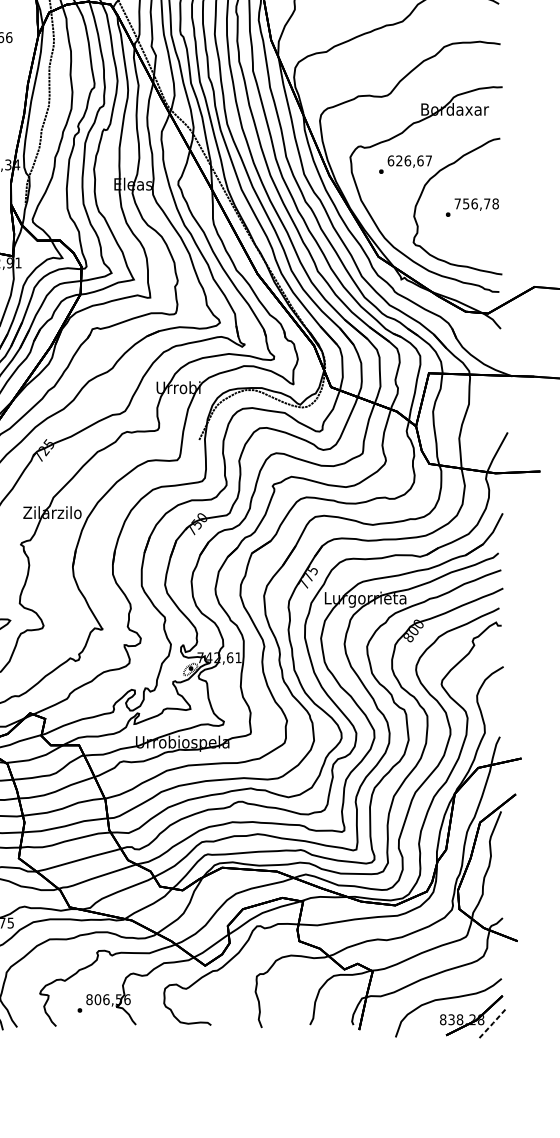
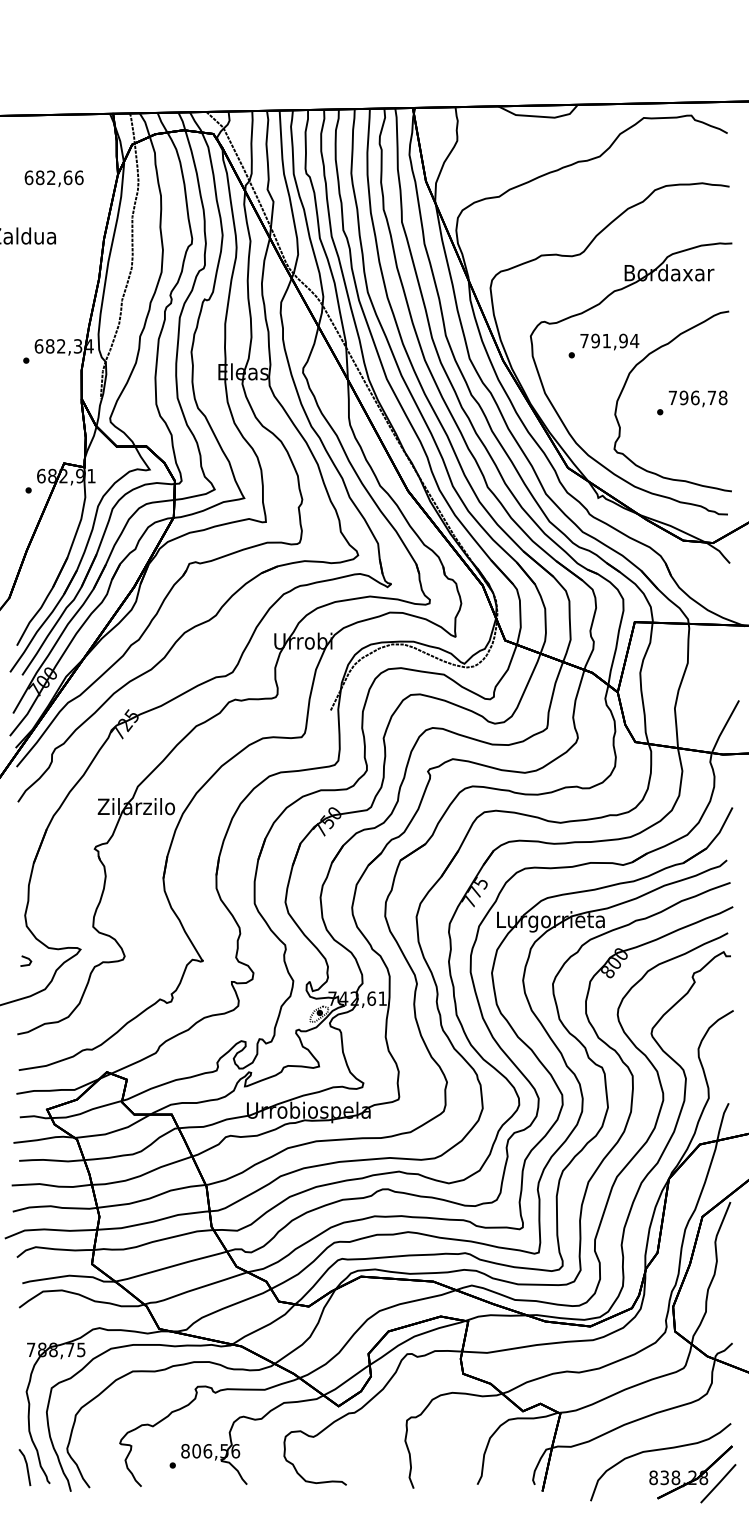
text: (409, 160) -> (609, 340), 626,67 -> 791,94
text: (465, 203) -> (683, 397), 756,78 -> 796,78
line: (492, 1024) -> (719, 1483), dashed -> solid

